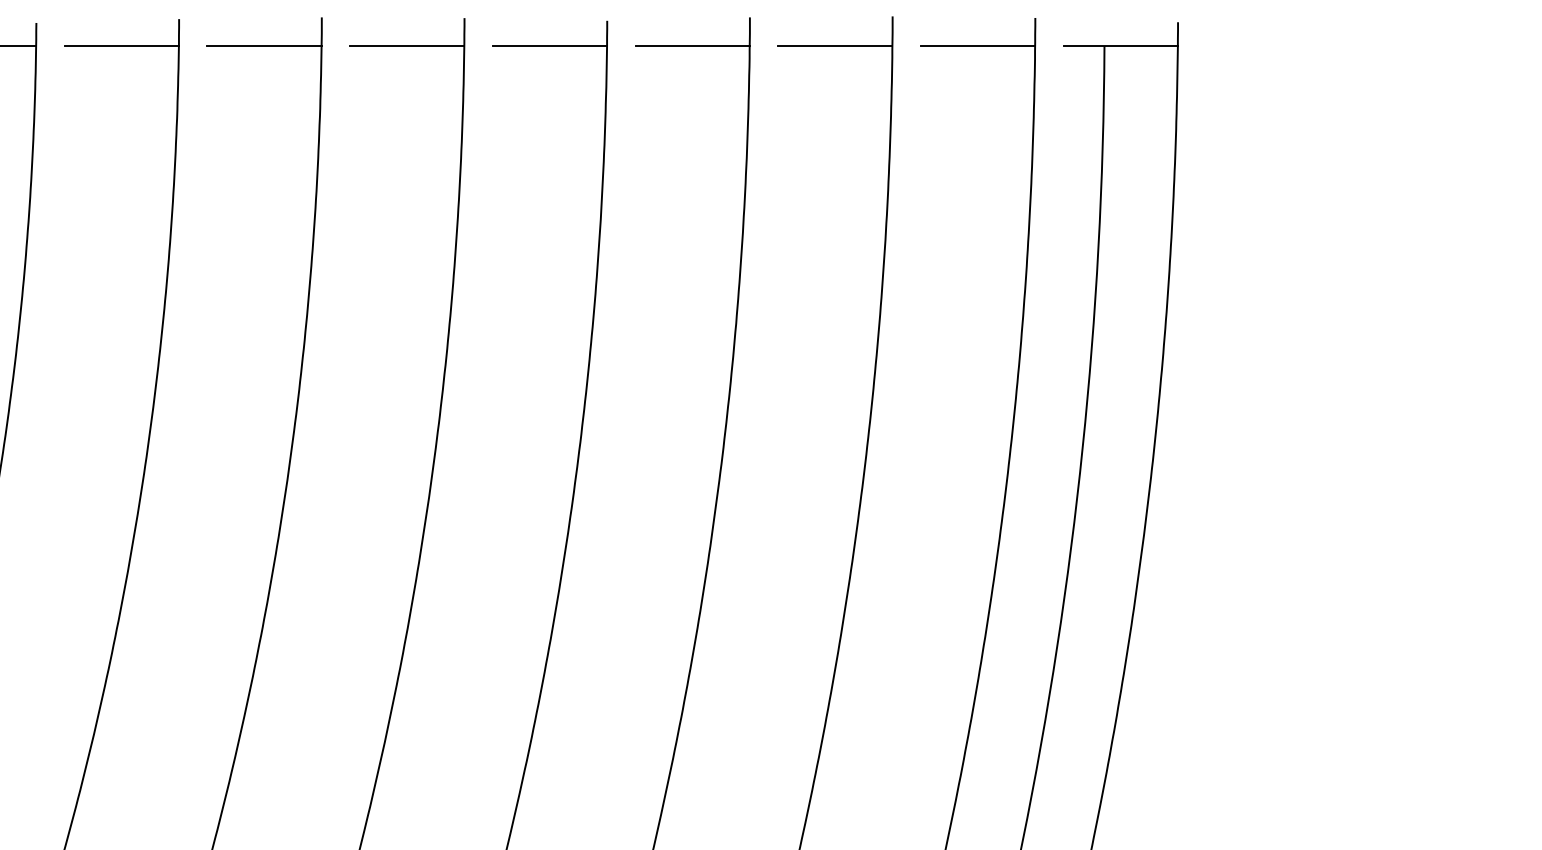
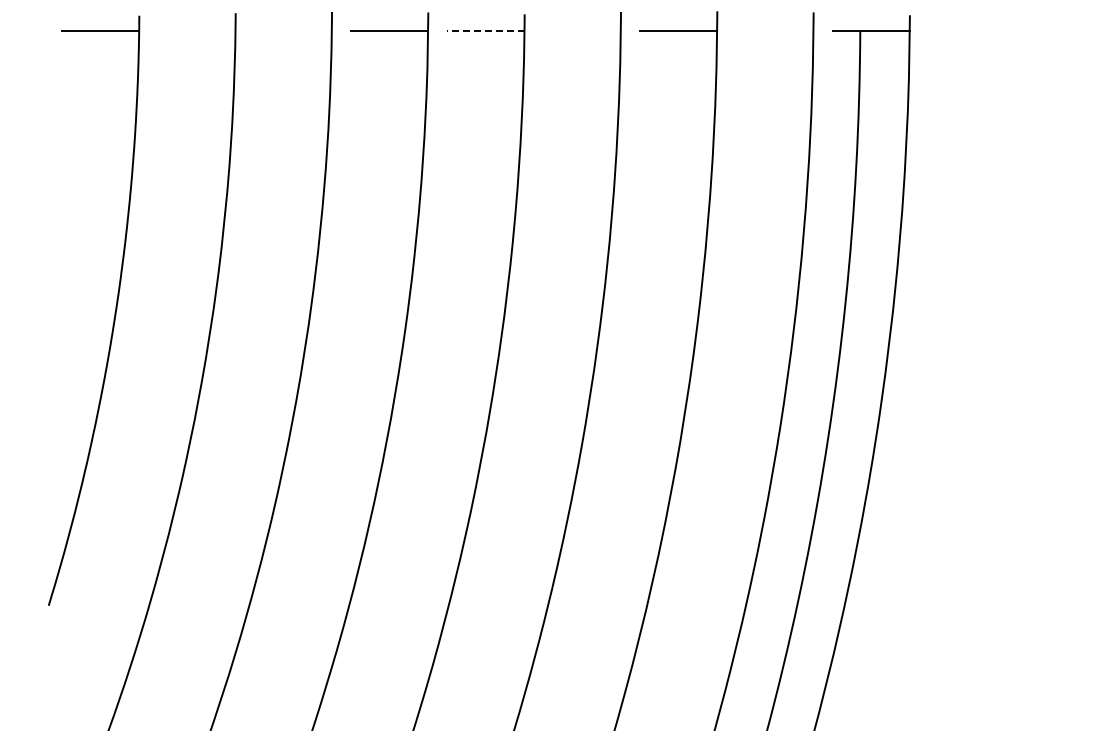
line: (121, 46) -> (196, 31), removed
line: (263, 46) -> (292, 31), removed
line: (549, 46) -> (485, 31), solid -> dashed
line: (691, 46) -> (581, 31), removed
line: (977, 46) -> (774, 31), removed

